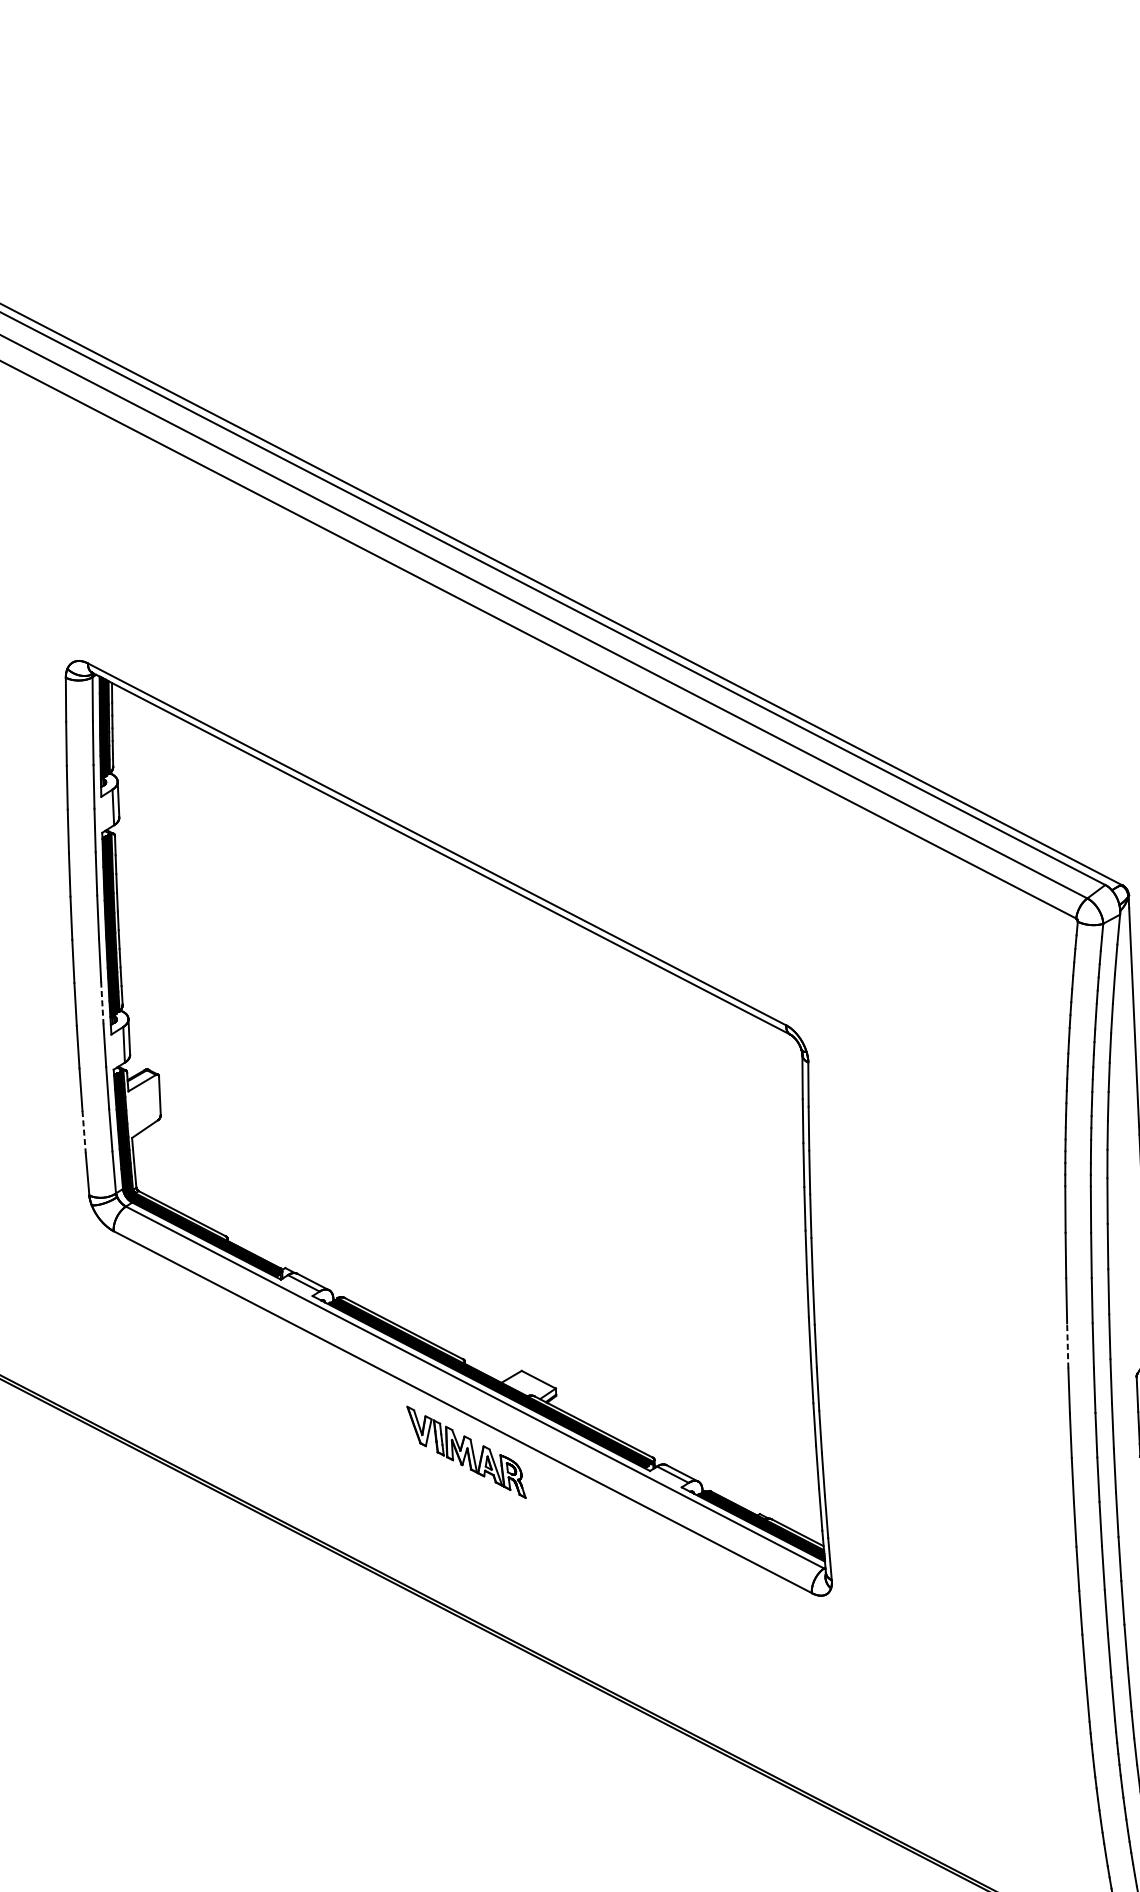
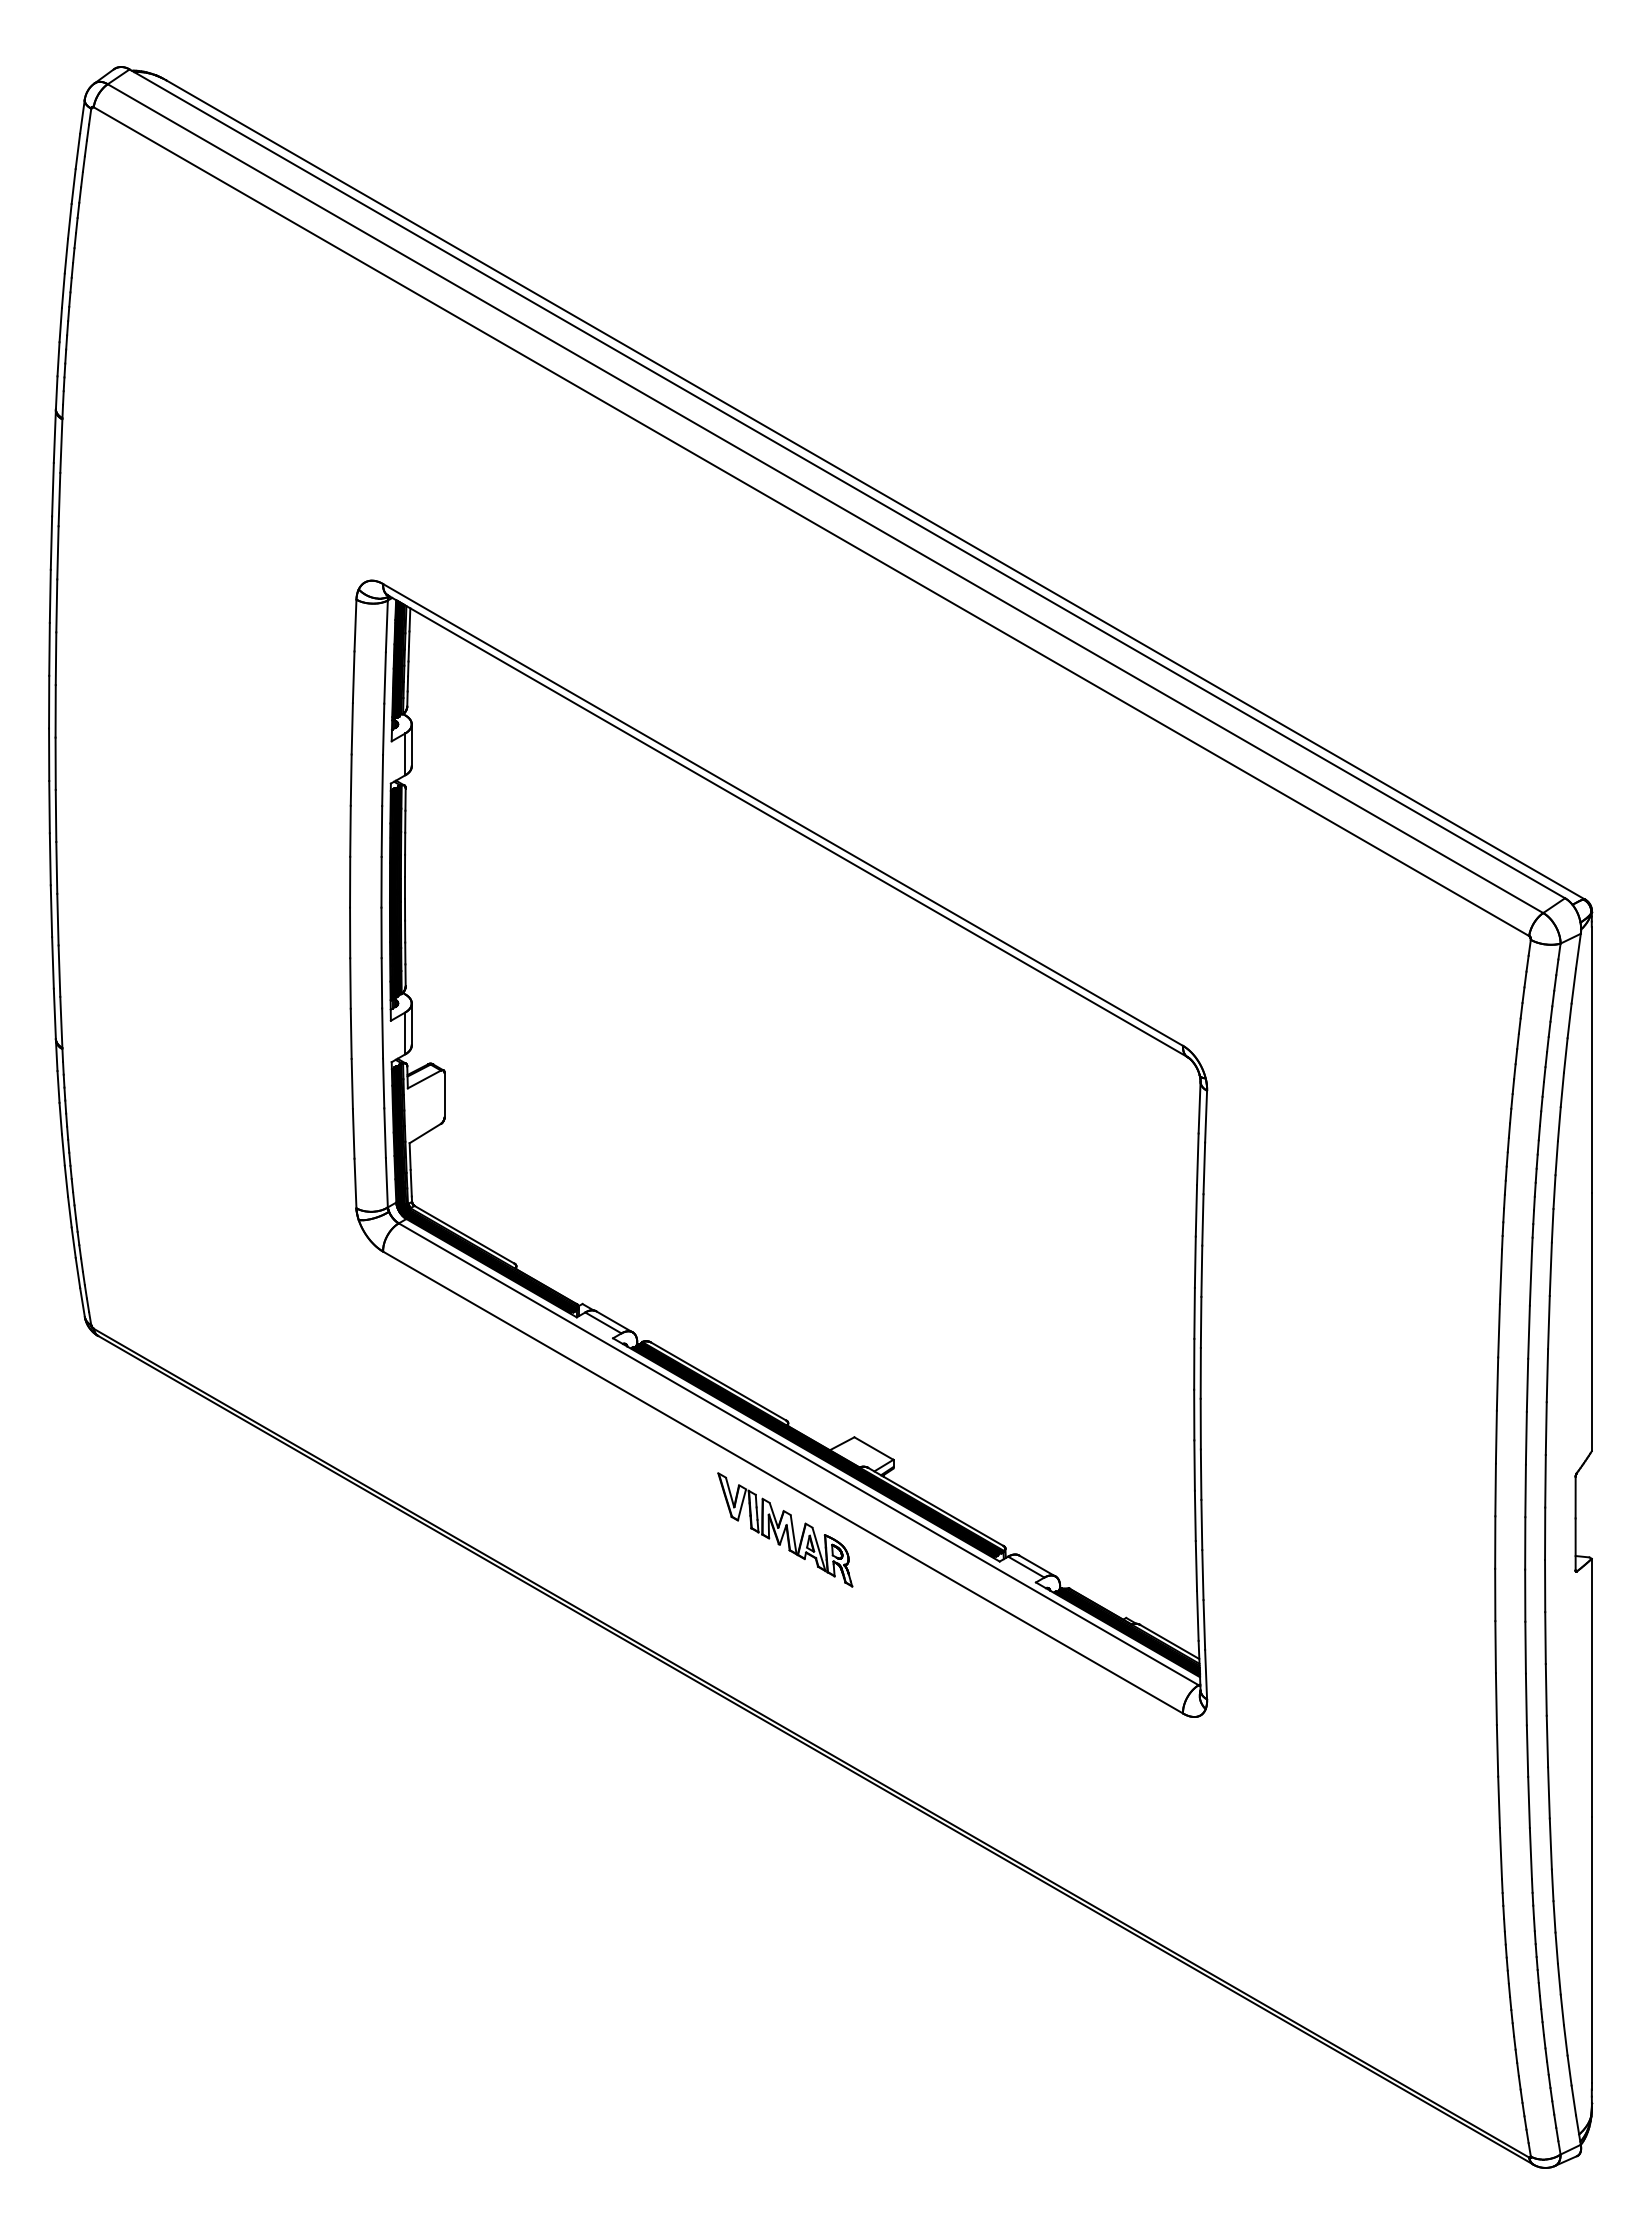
line: (101, 1003) -> (381, 983), dashed -> solid
line: (83, 1131) -> (353, 1133), dashed -> solid
line: (1067, 1345) -> (1496, 1436), dashed -> solid

